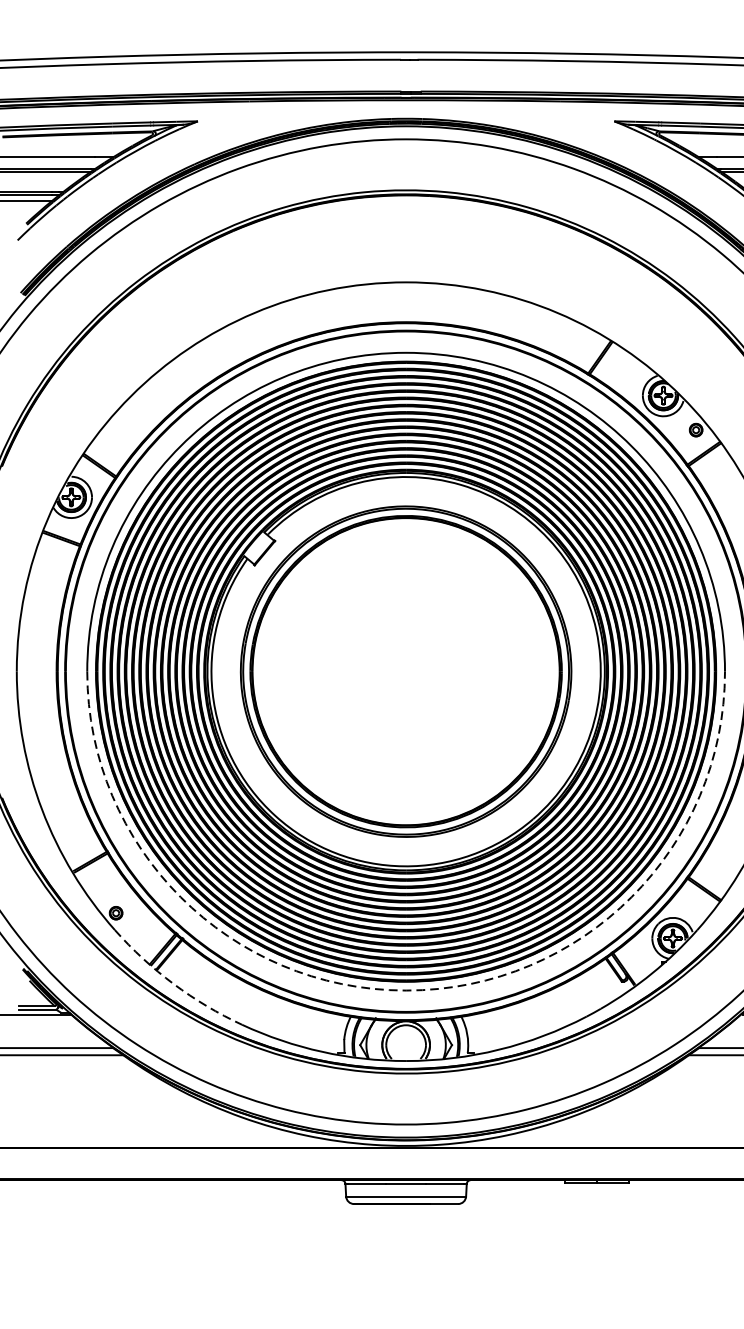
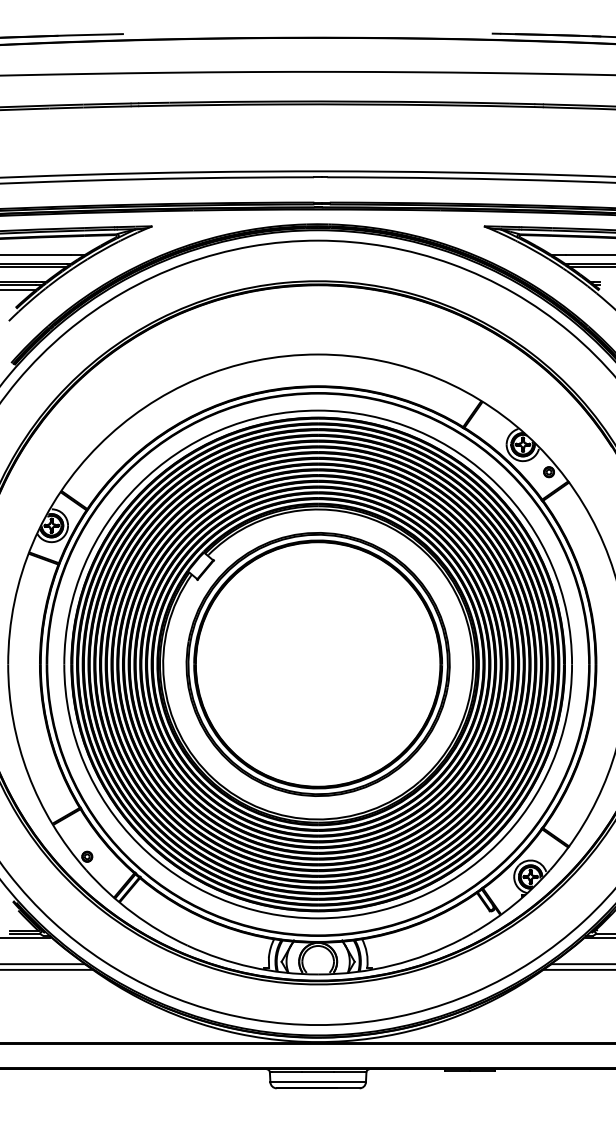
arc: (174, 984) -> (133, 913), dashed -> solid
arc: (406, 990) -> (318, 918), dashed -> solid

